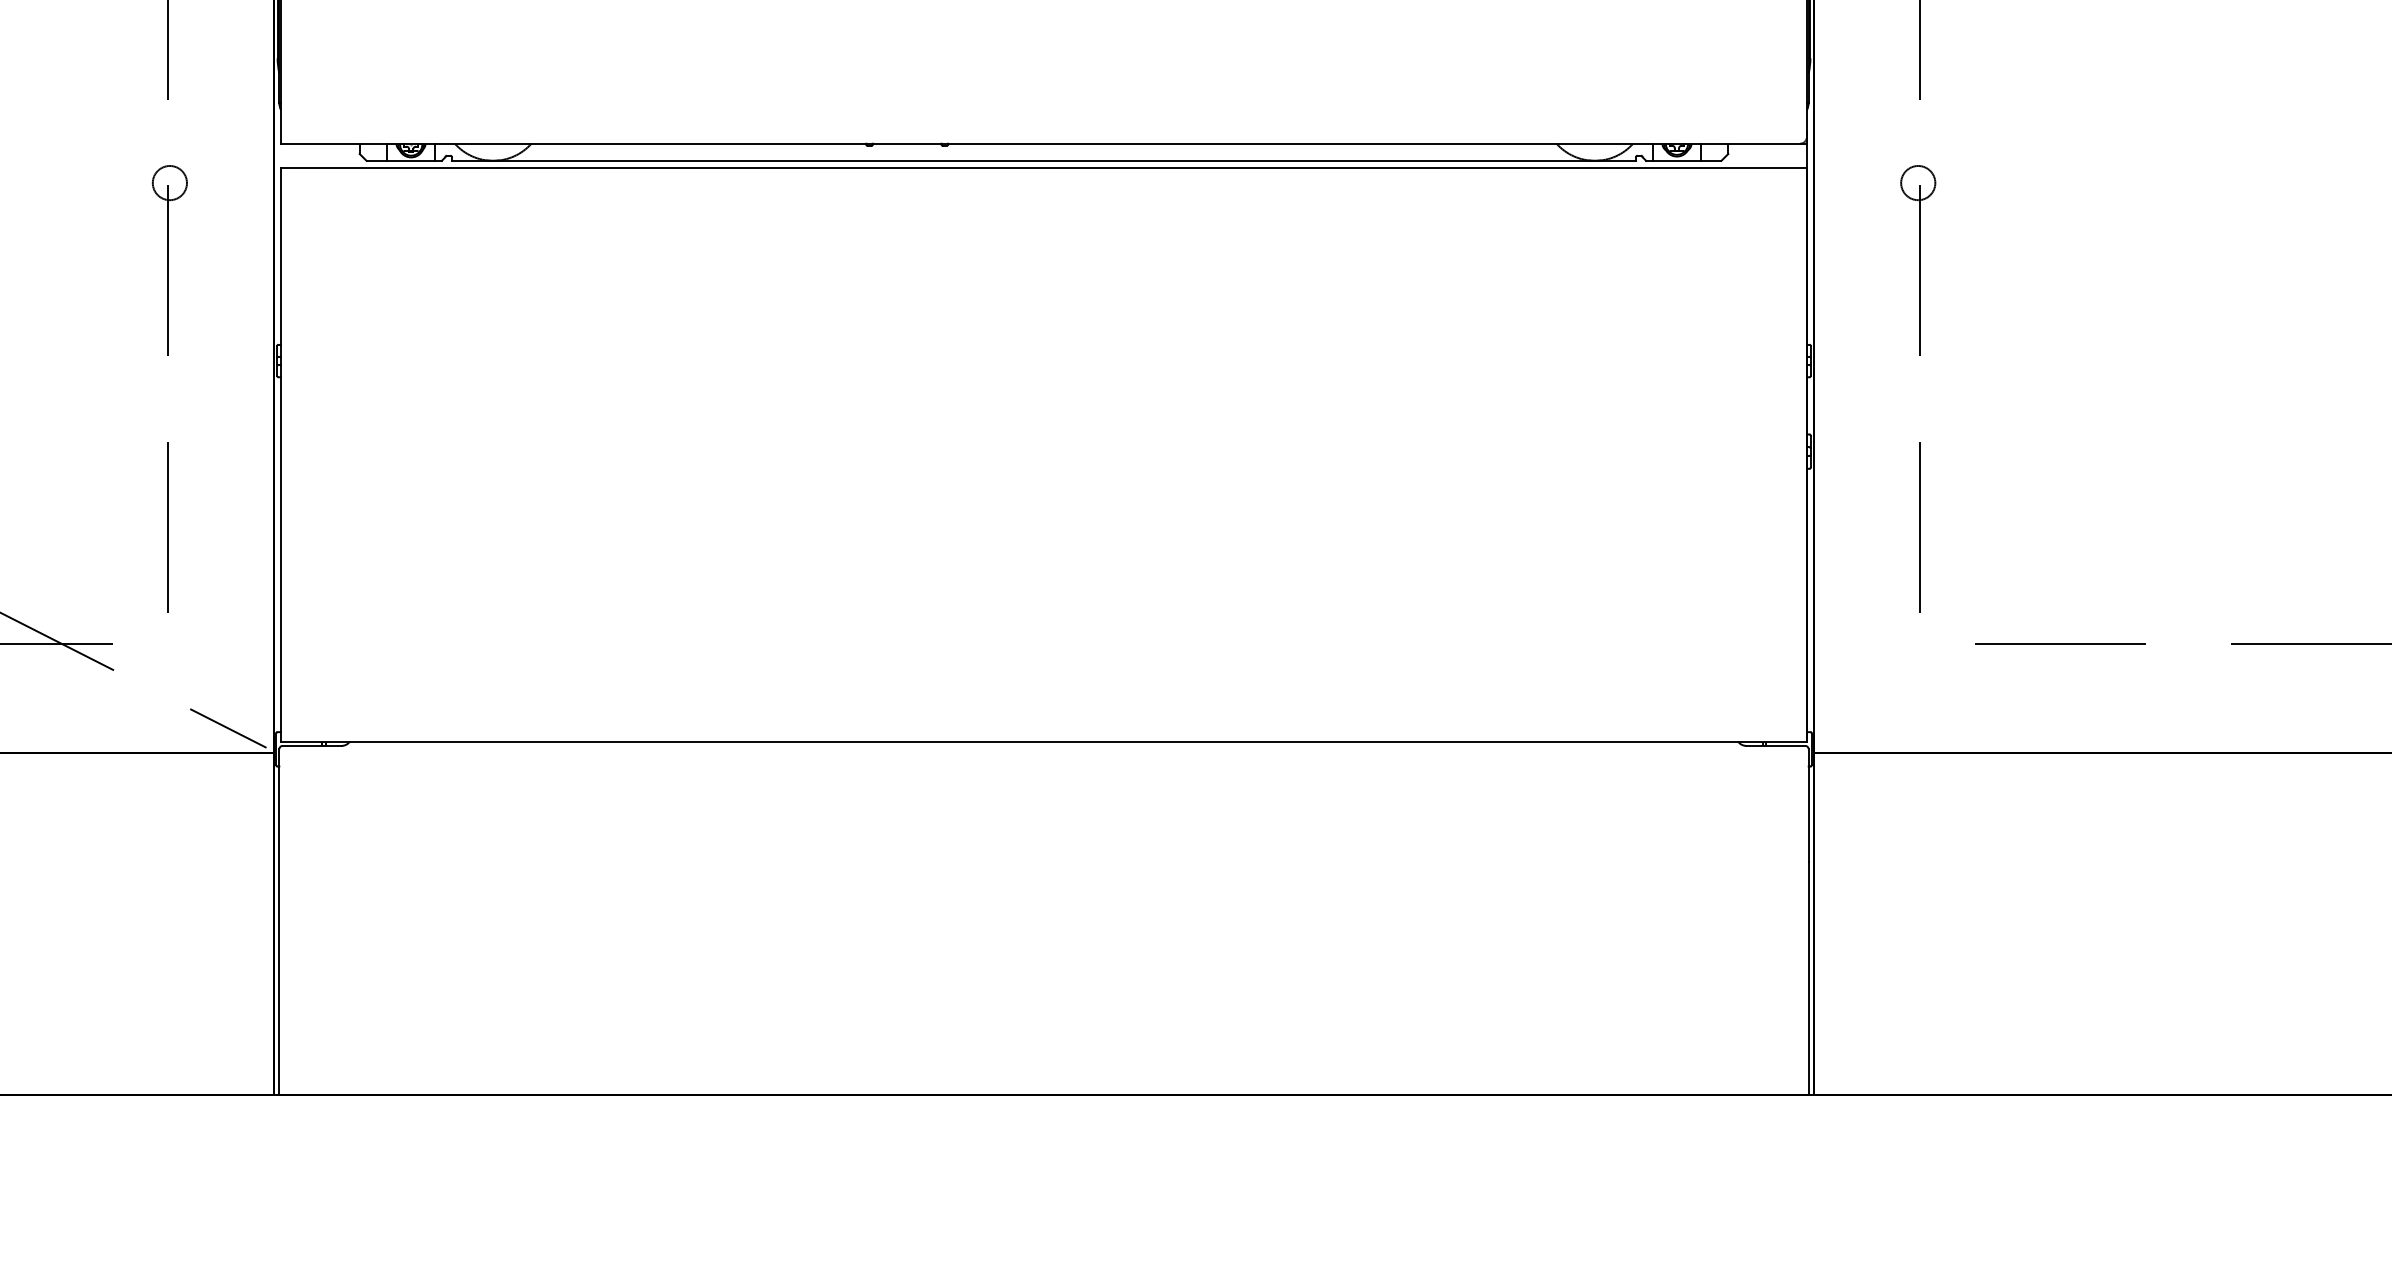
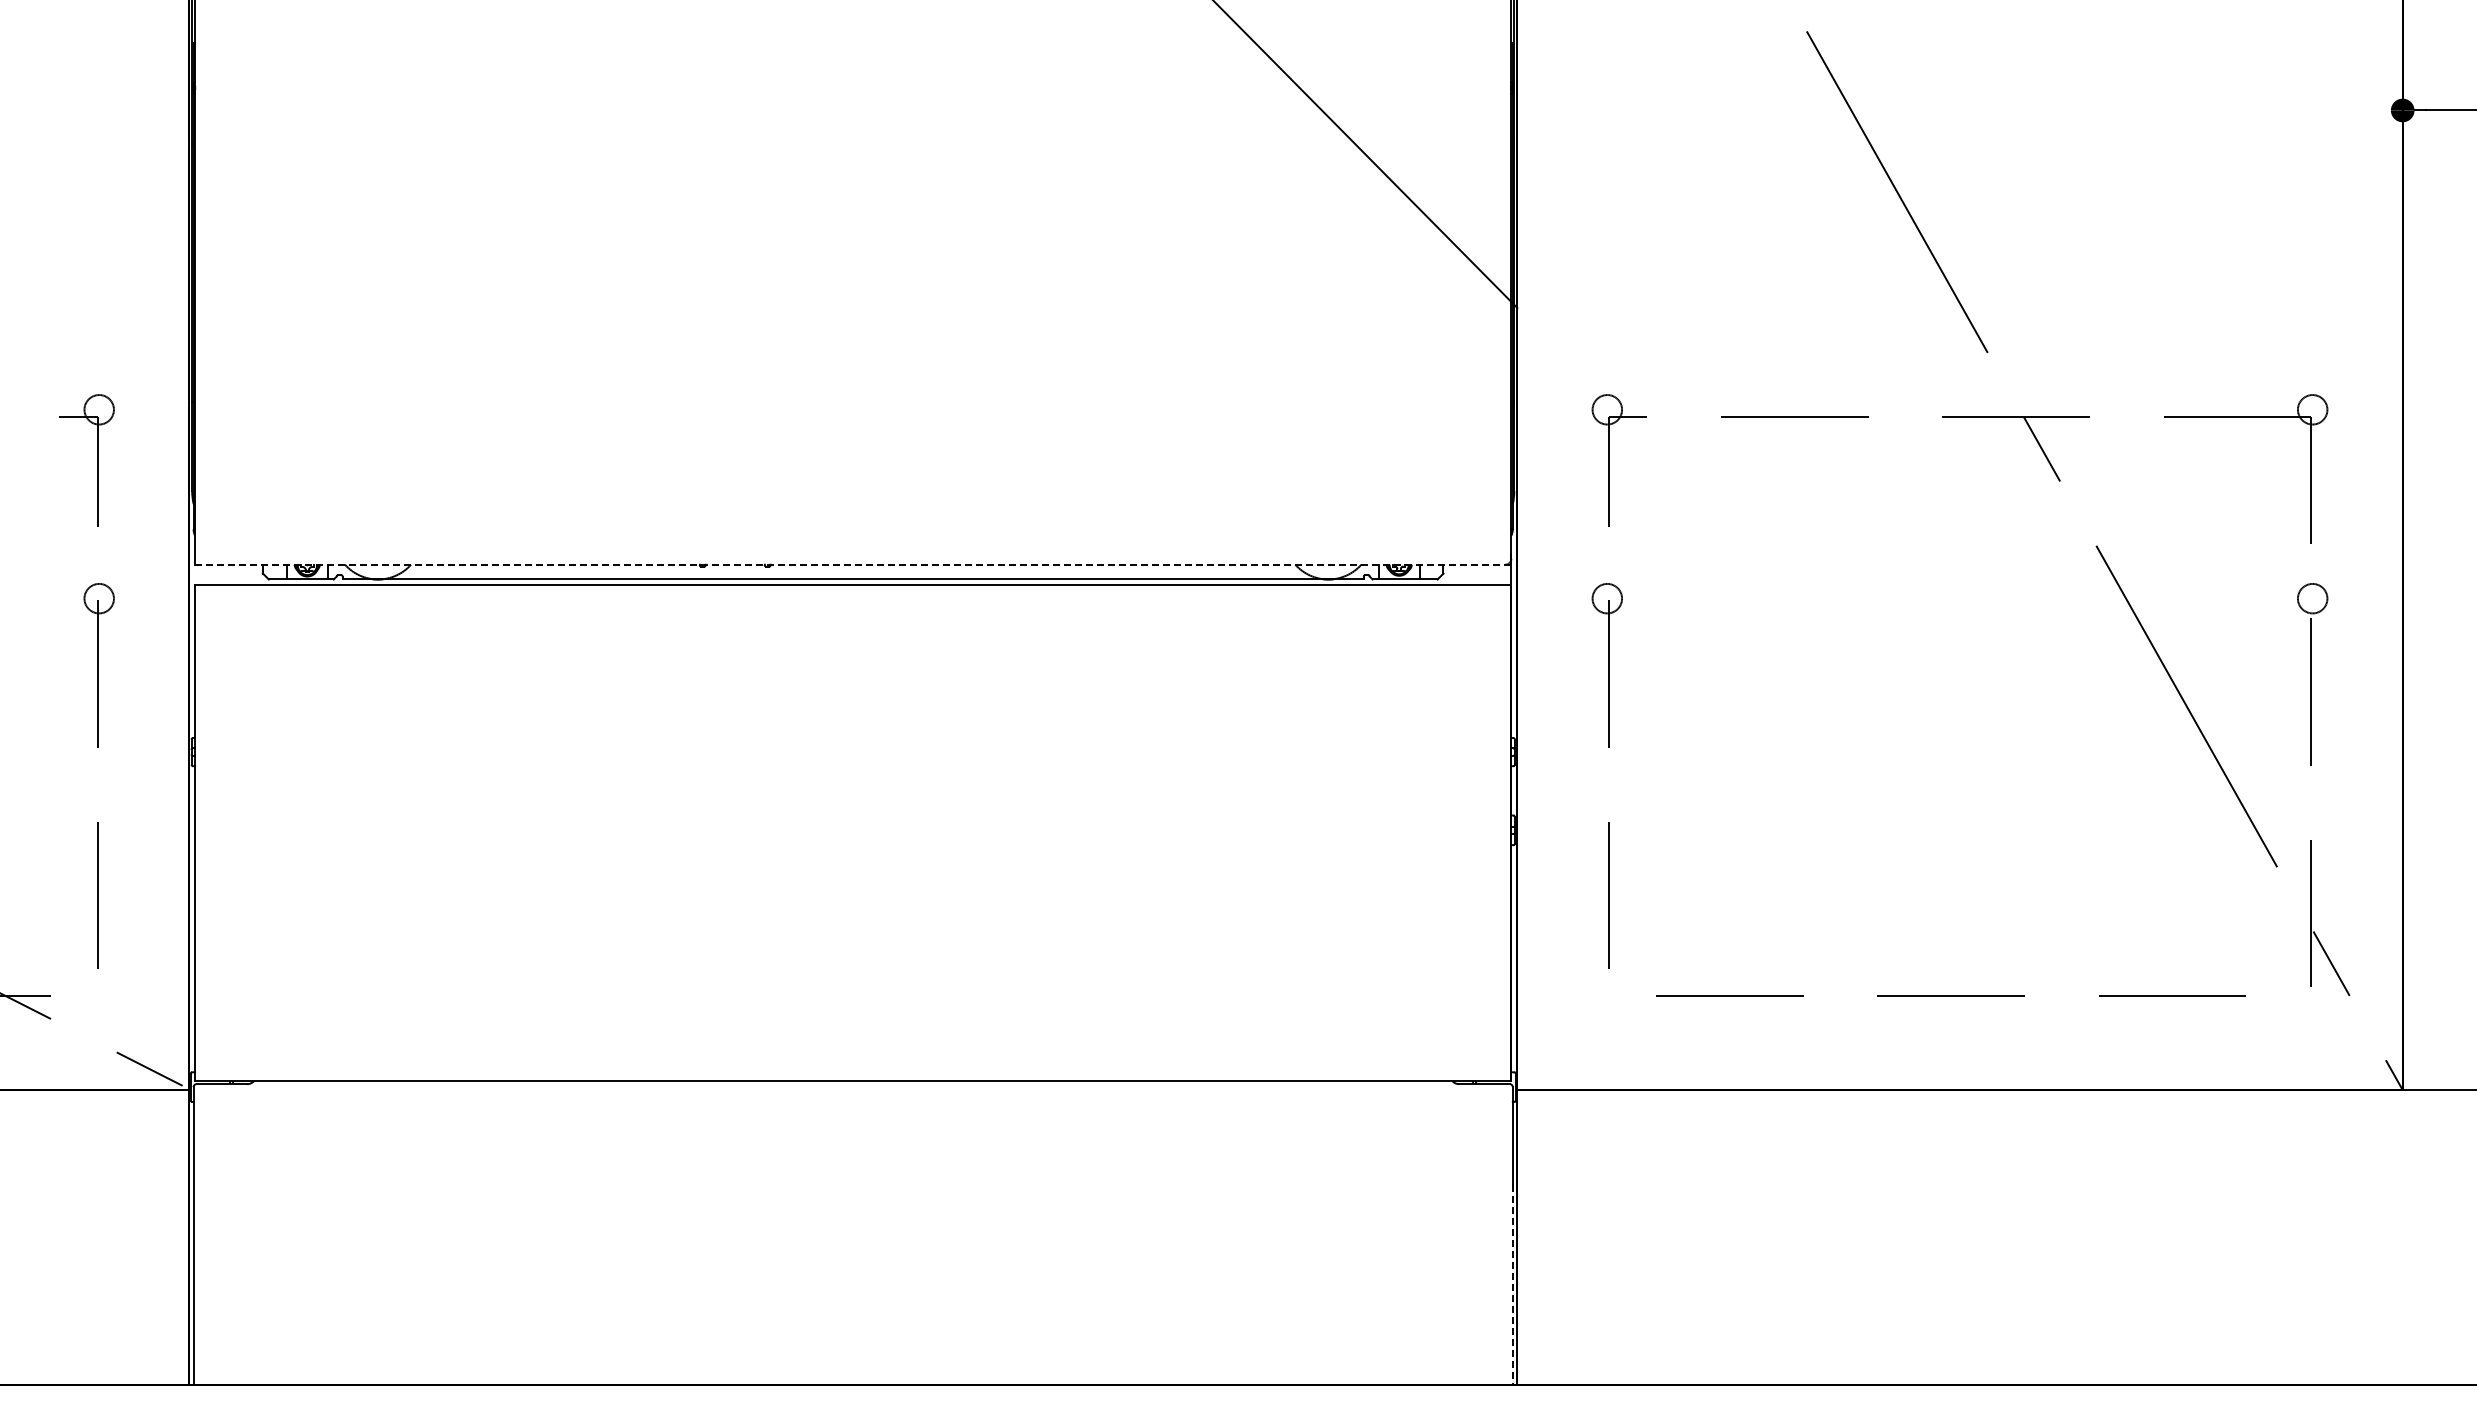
line: (1044, 143) -> (853, 564), solid -> dashed
line: (1808, 979) -> (1512, 1285), solid -> dashed

